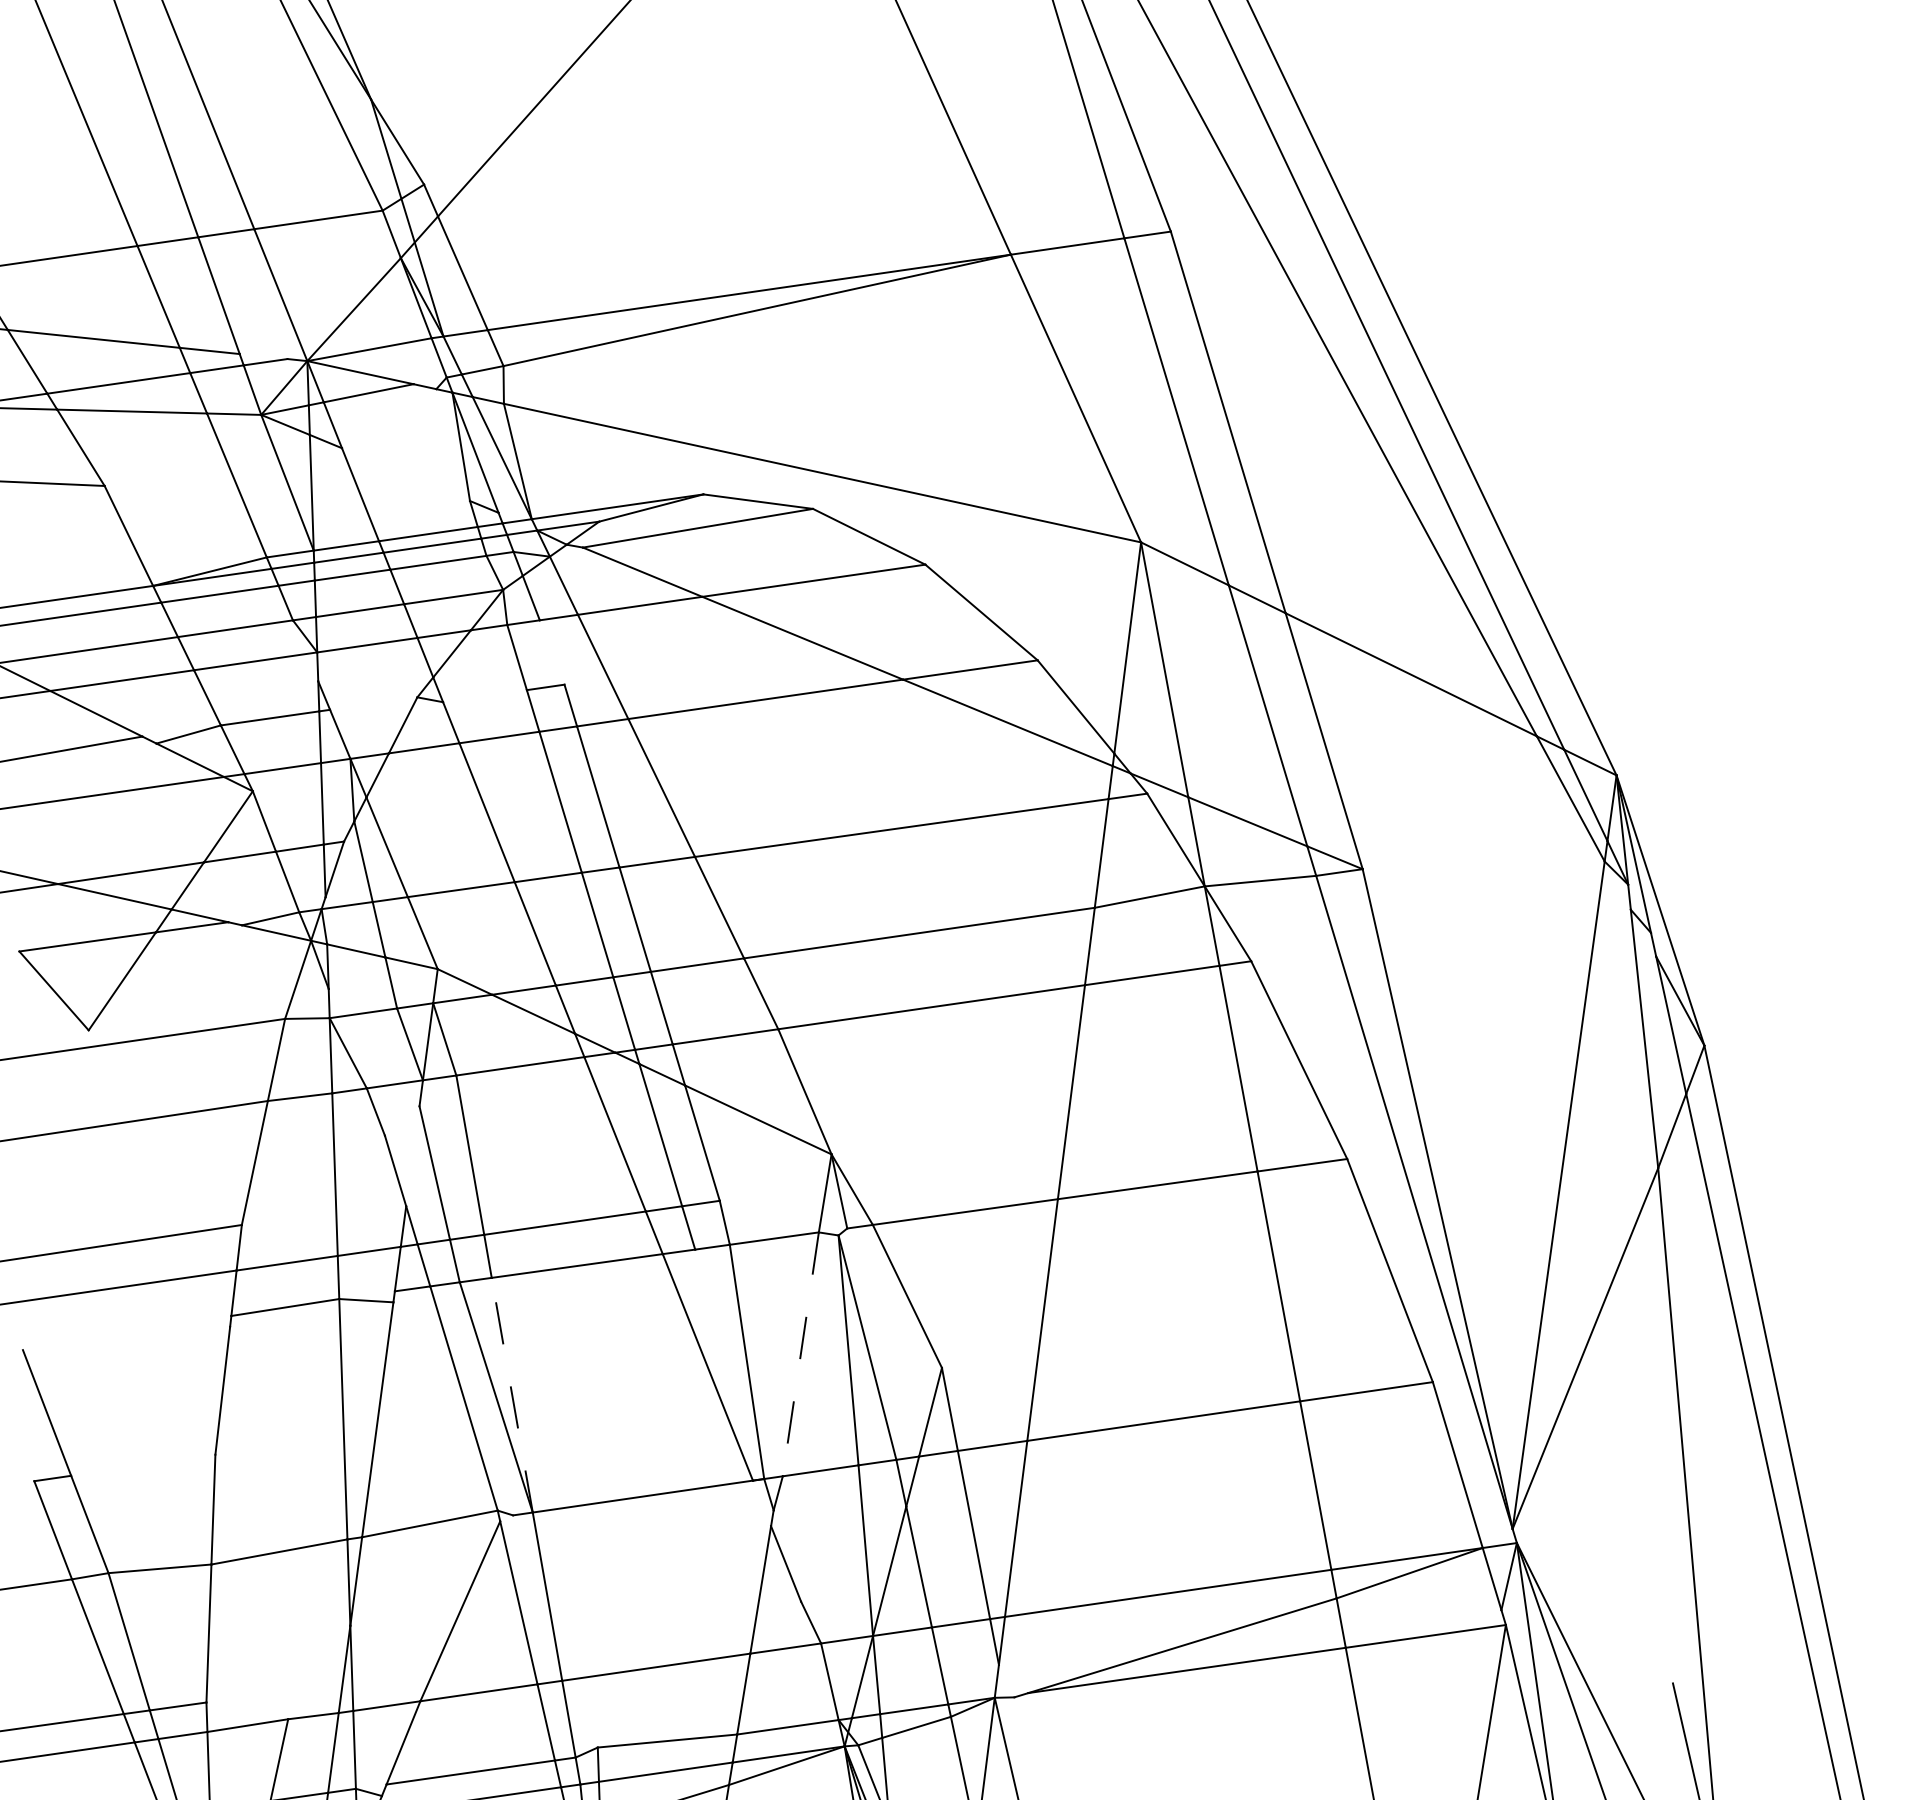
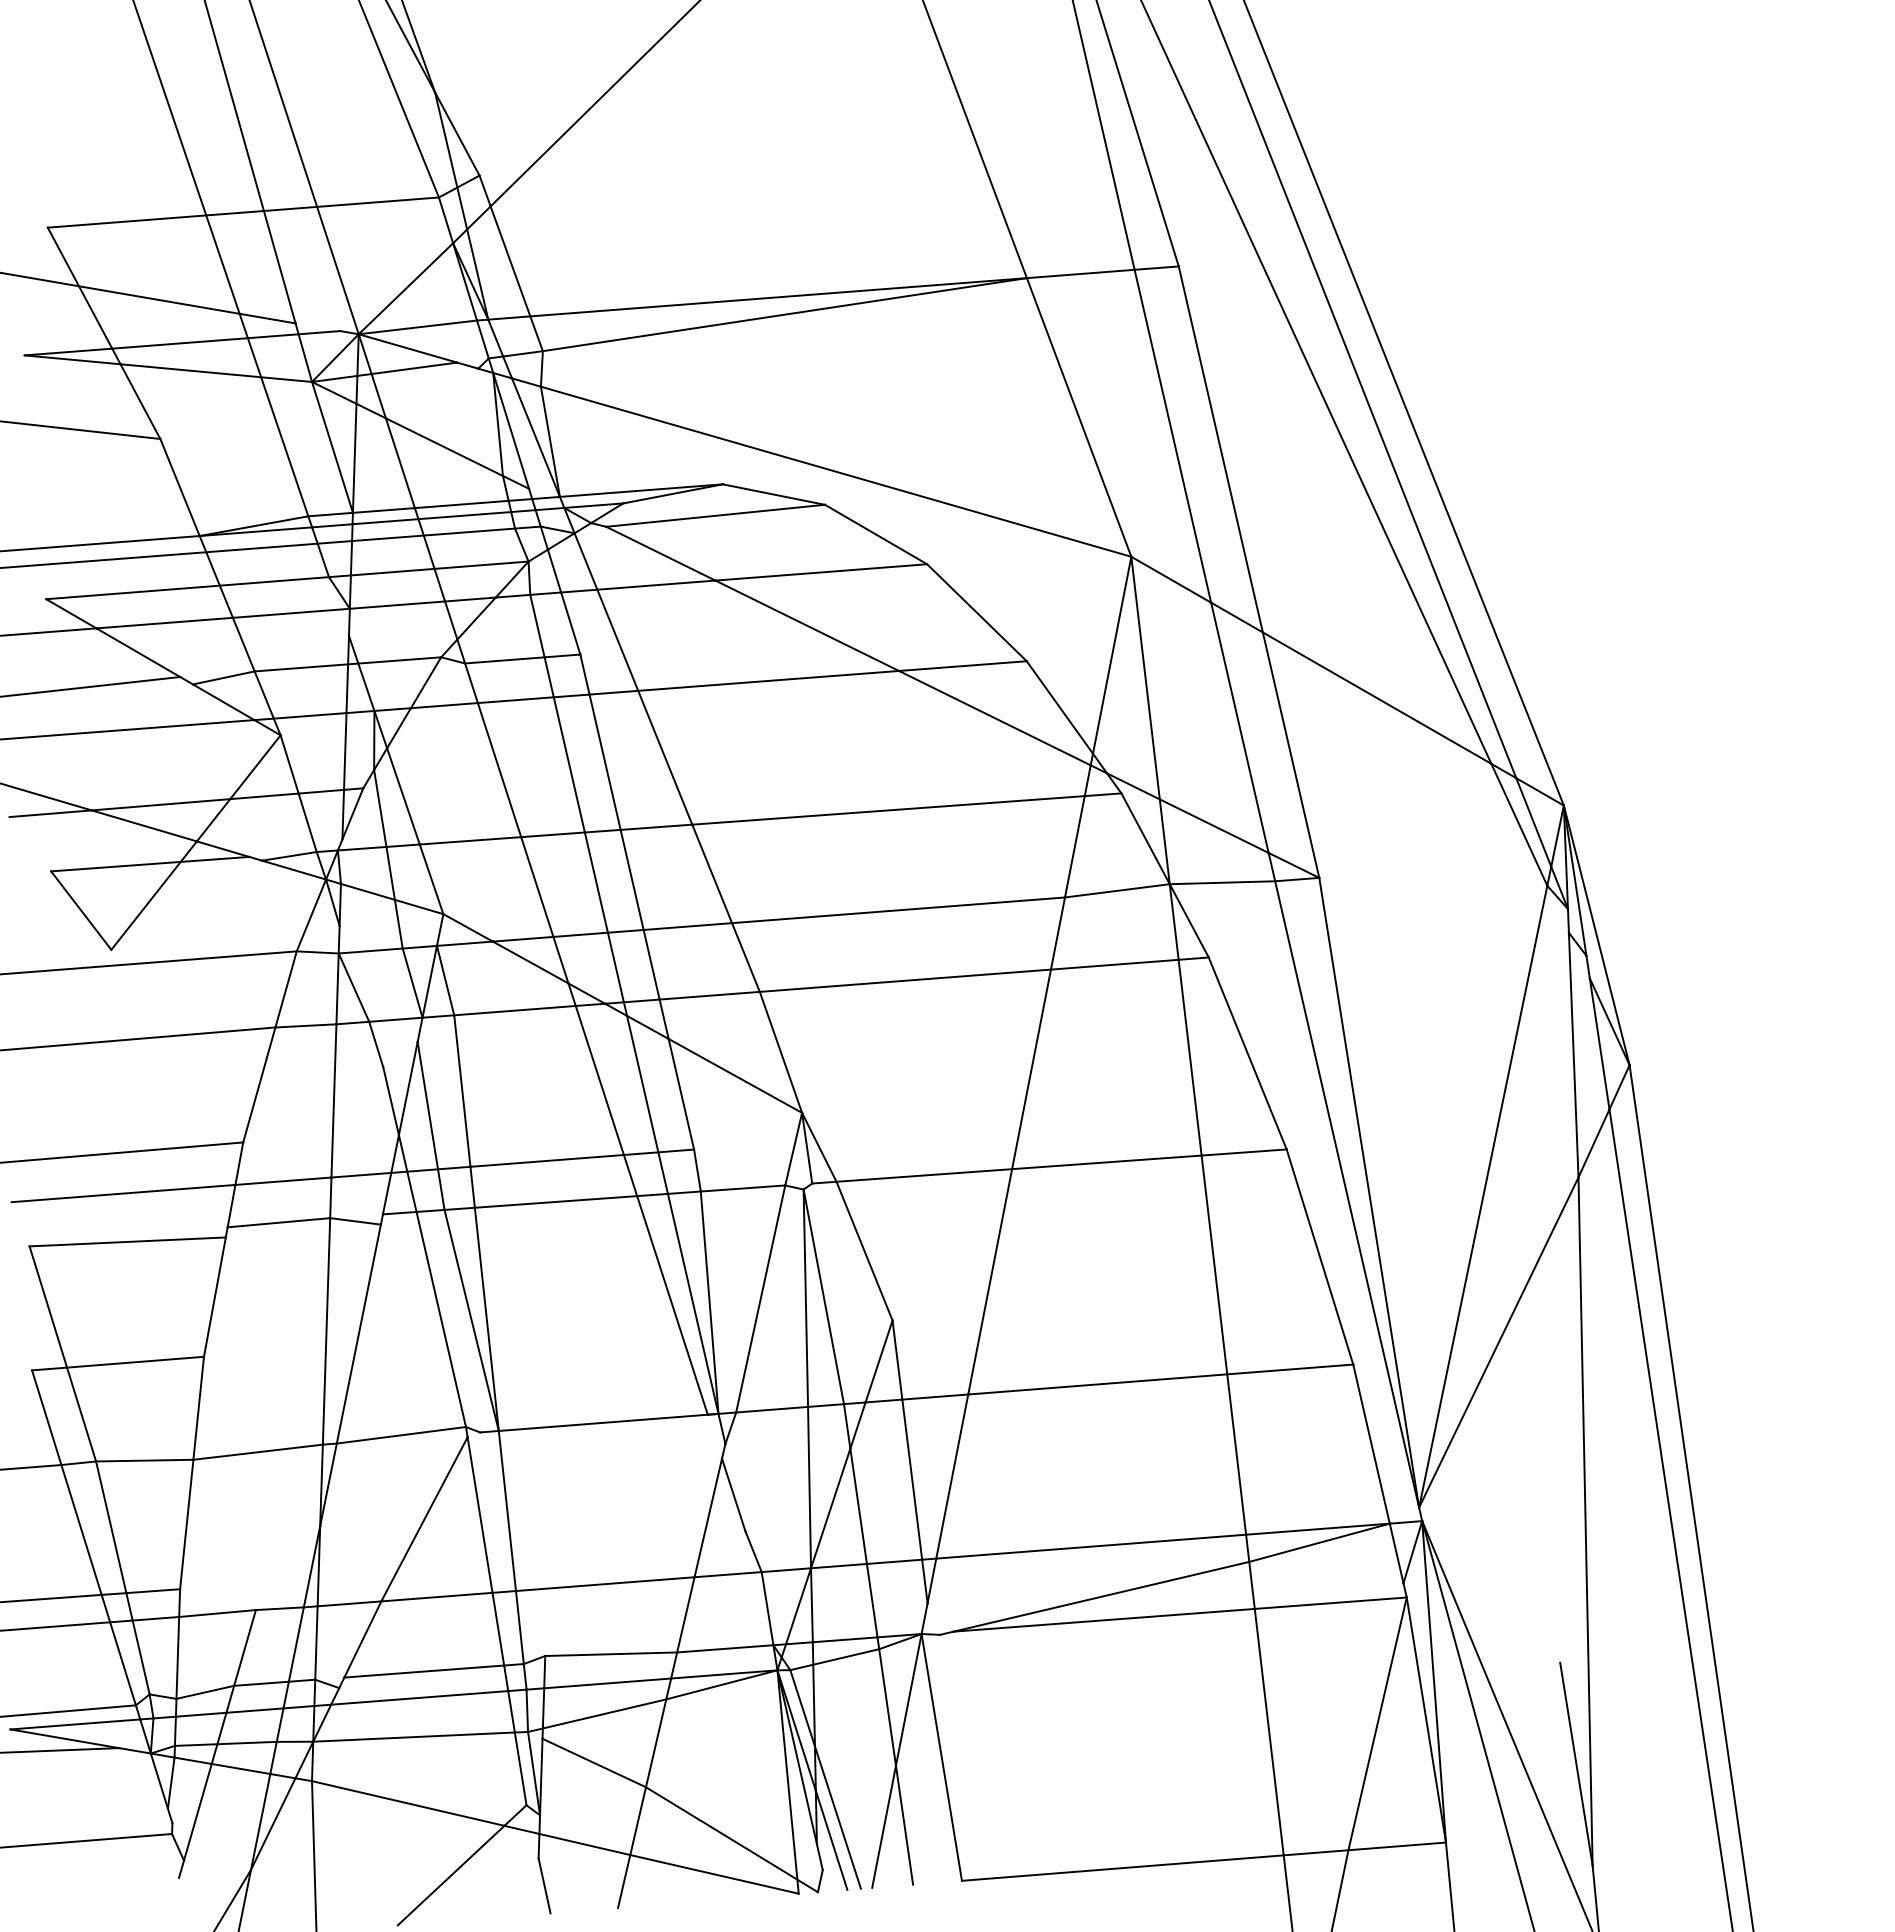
line: (404, 473) -> (443, 446), added
line: (551, 652) -> (570, 623), added
line: (484, 696) -> (504, 660), added
line: (373, 703) -> (399, 660), added
line: (412, 1156) -> (407, 1088), added
line: (126, 1338) -> (127, 1241), added
line: (800, 1354) -> (760, 1299), dashed -> solid
line: (728, 1363) -> (692, 1303), added
line: (511, 1394) -> (486, 1318), dashed -> solid
line: (143, 1464) -> (135, 1361), added

